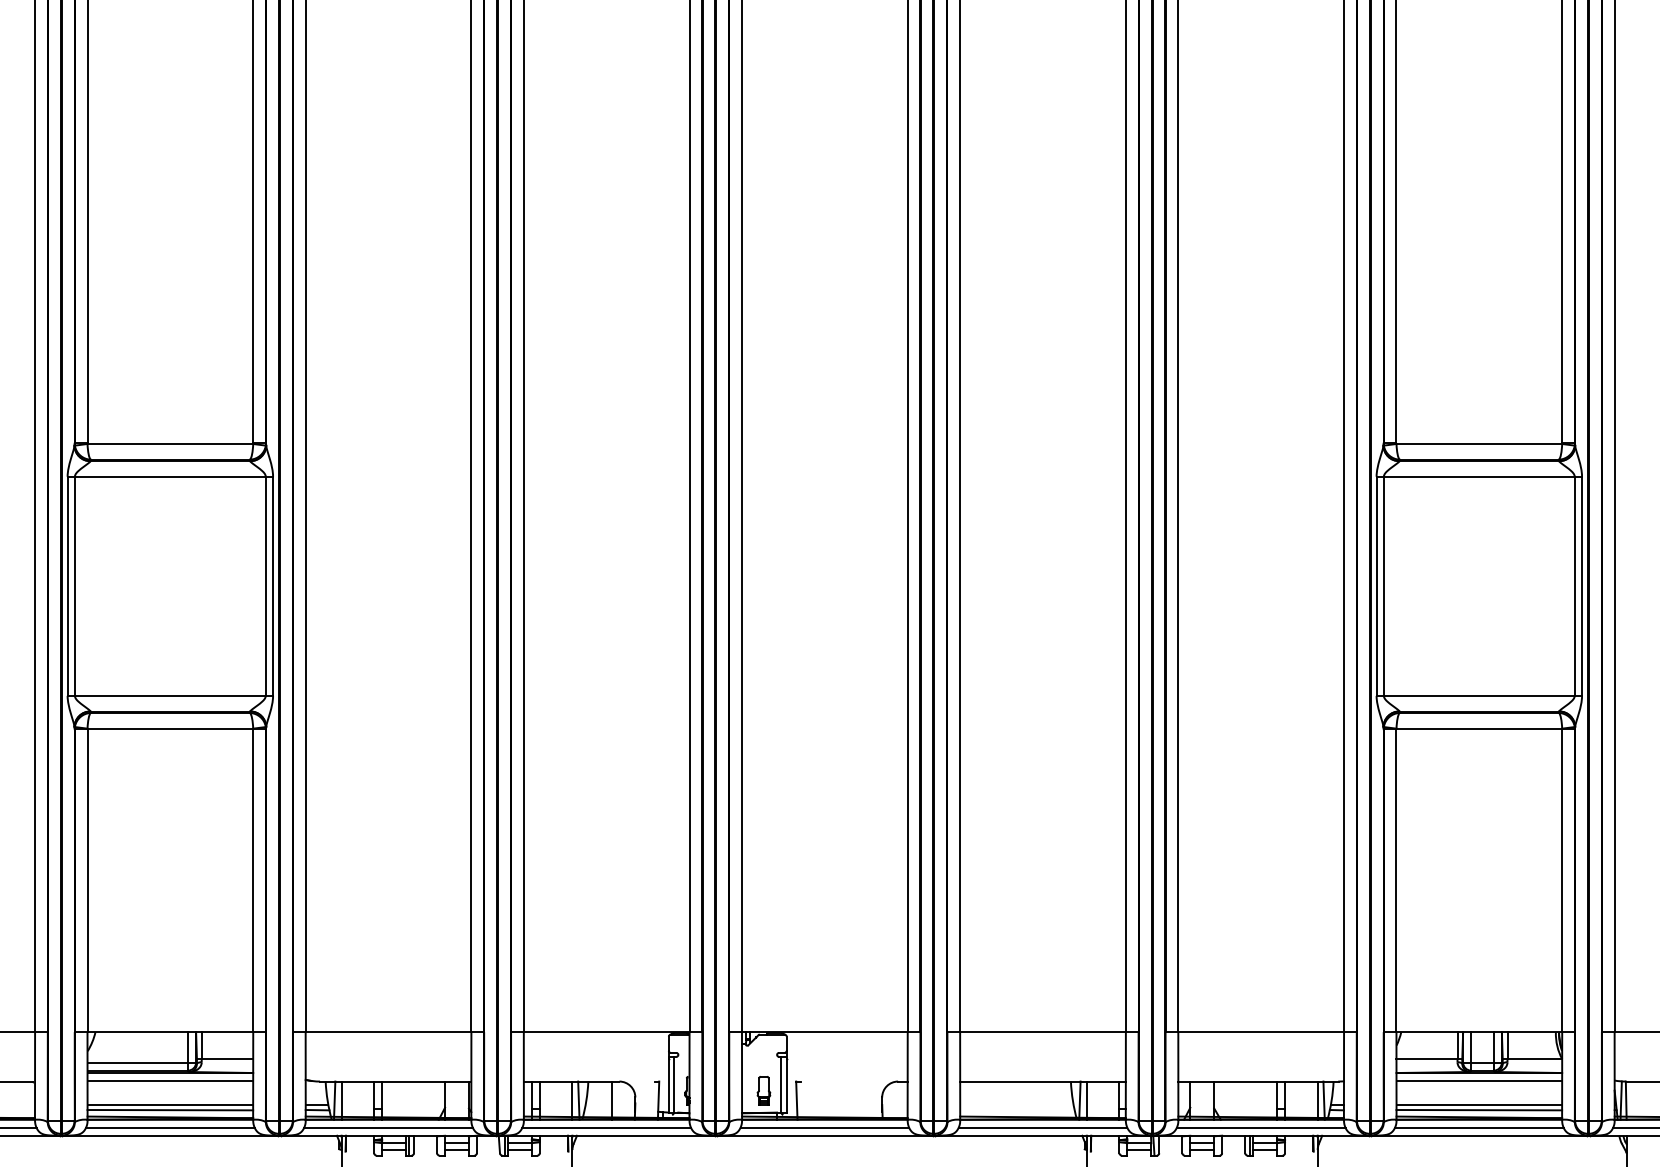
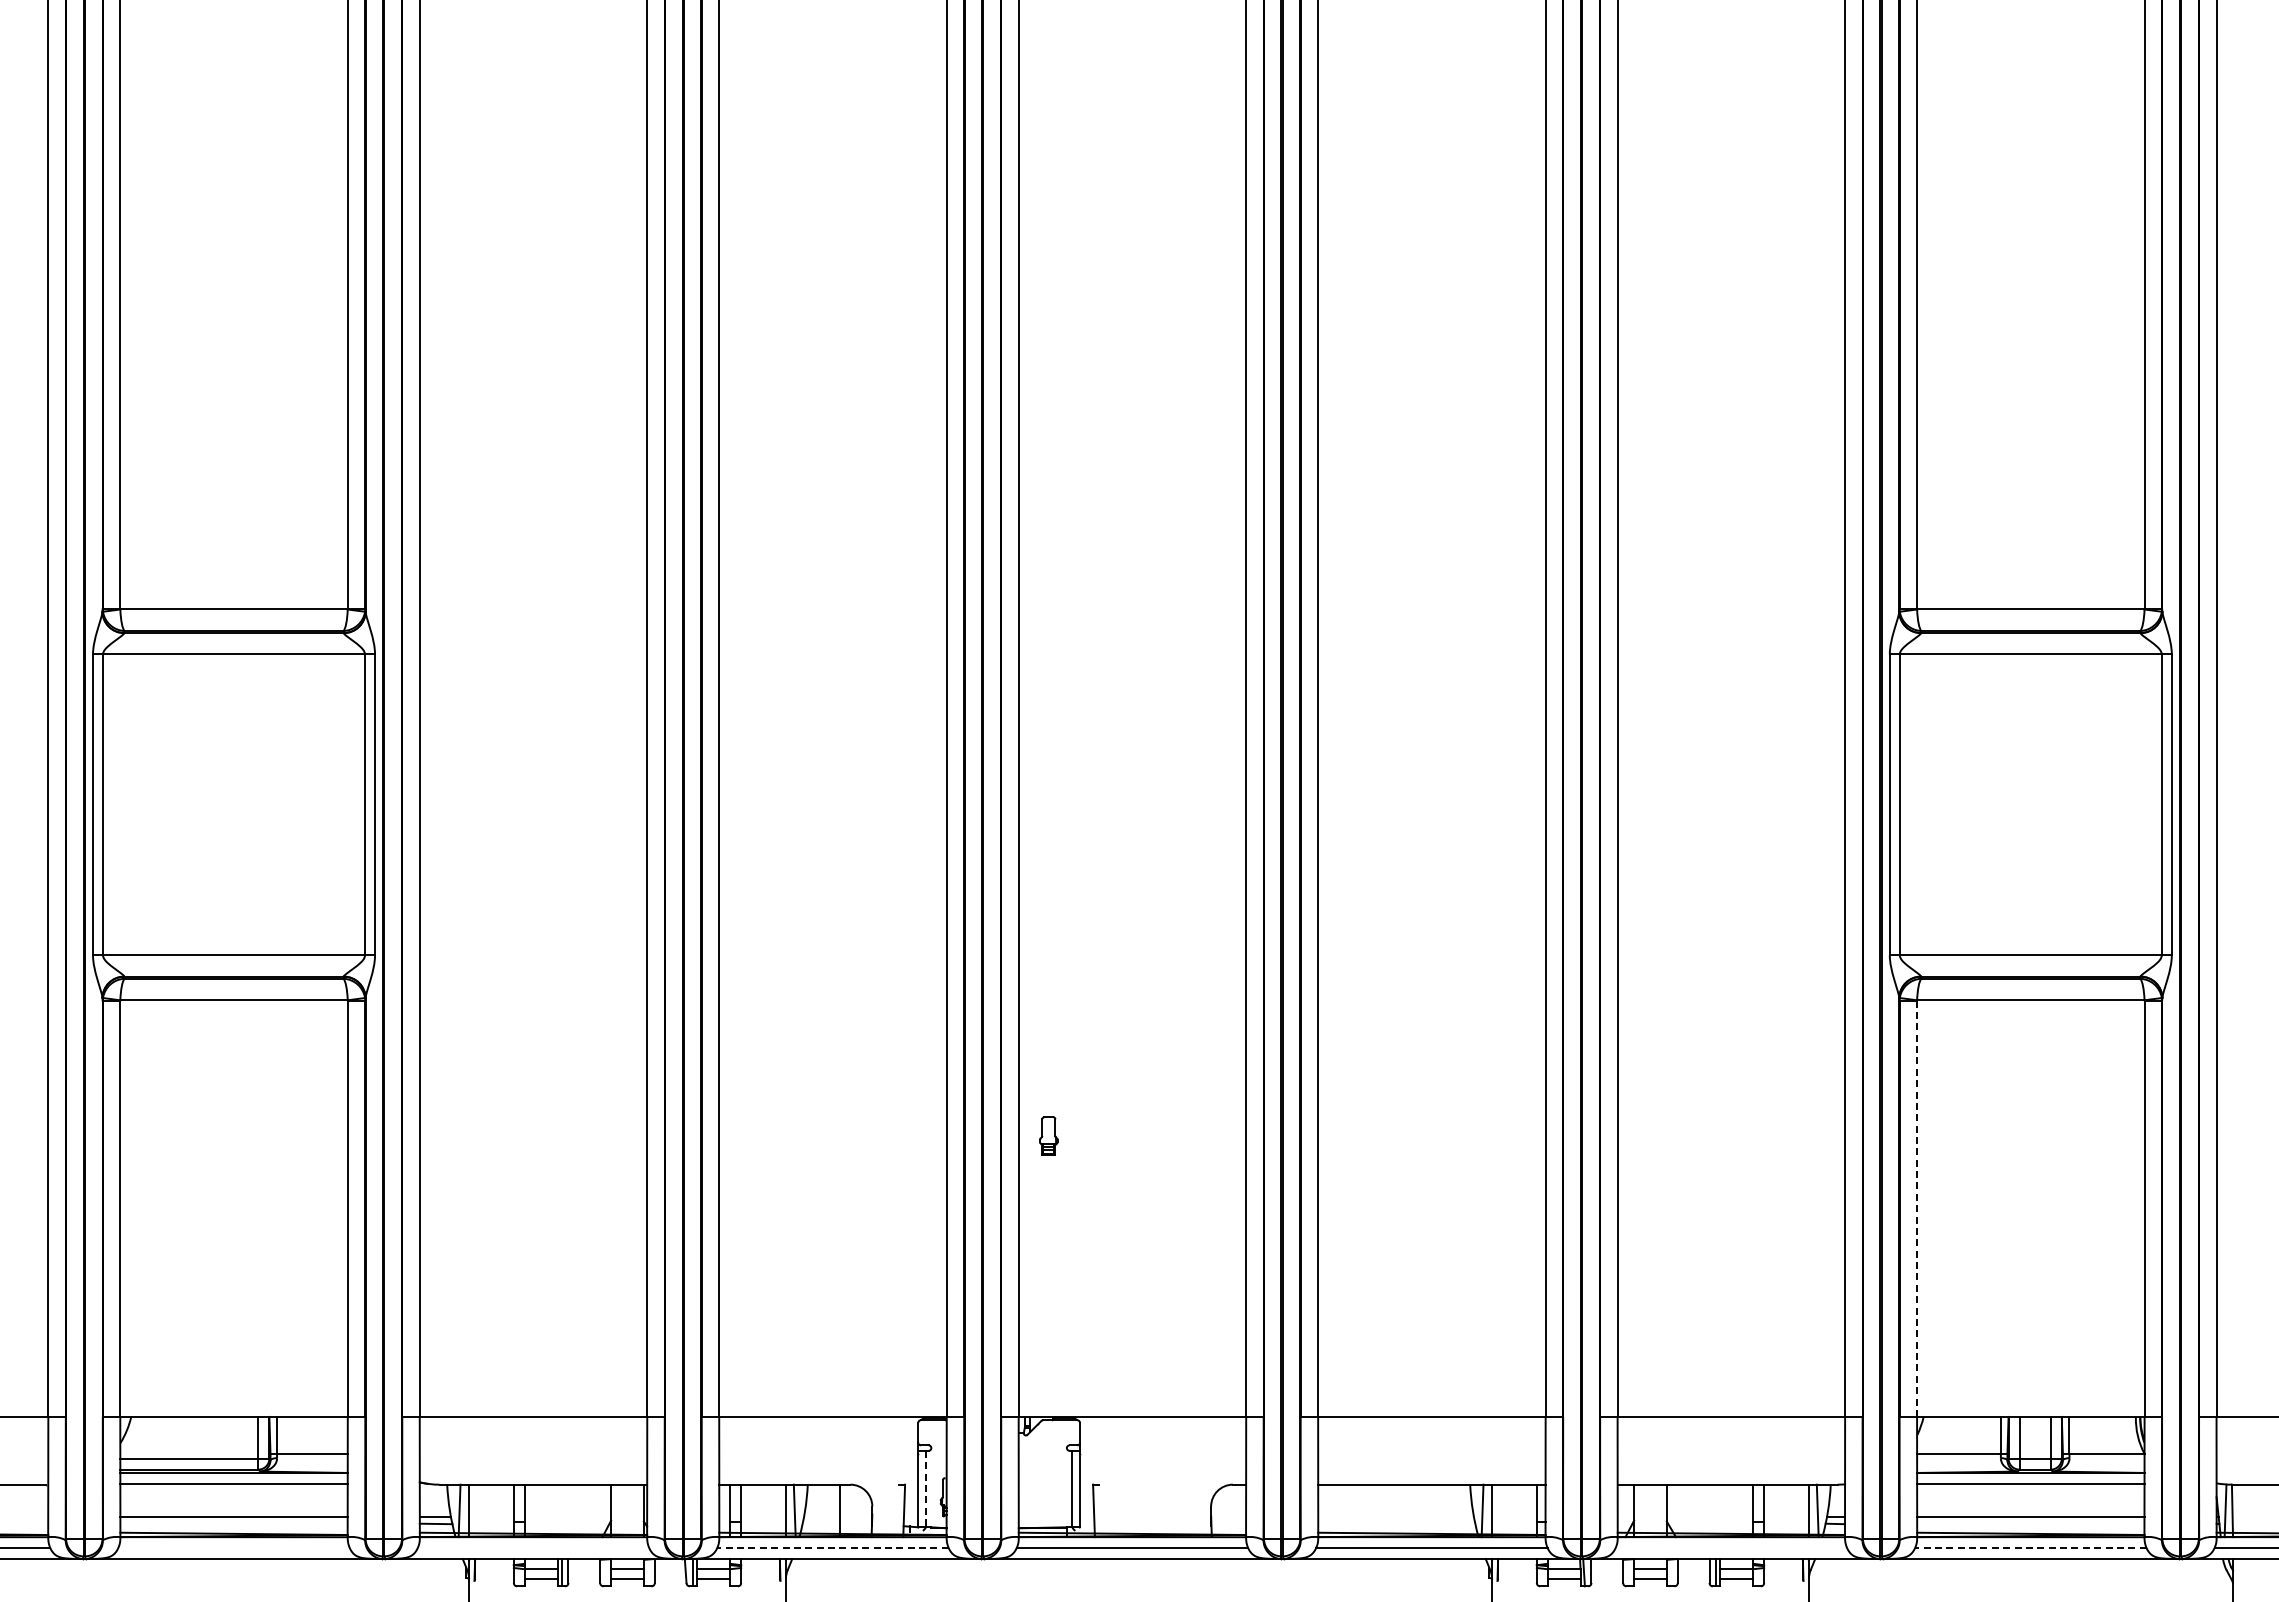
line: (1396, 880) -> (1917, 1208), solid -> dashed
line: (674, 1085) -> (925, 1489), solid -> dashed
part: (763, 1090) -> (1048, 1135), moved
line: (169, 1109) -> (233, 1523), removed
line: (1479, 1109) -> (2030, 1523), removed
line: (169, 1128) -> (233, 1548), removed
line: (388, 1128) -> (533, 1548), removed
line: (606, 1128) -> (832, 1548), solid -> dashed
line: (1261, 1128) -> (1731, 1548), removed
line: (1479, 1128) -> (2030, 1548), solid -> dashed

